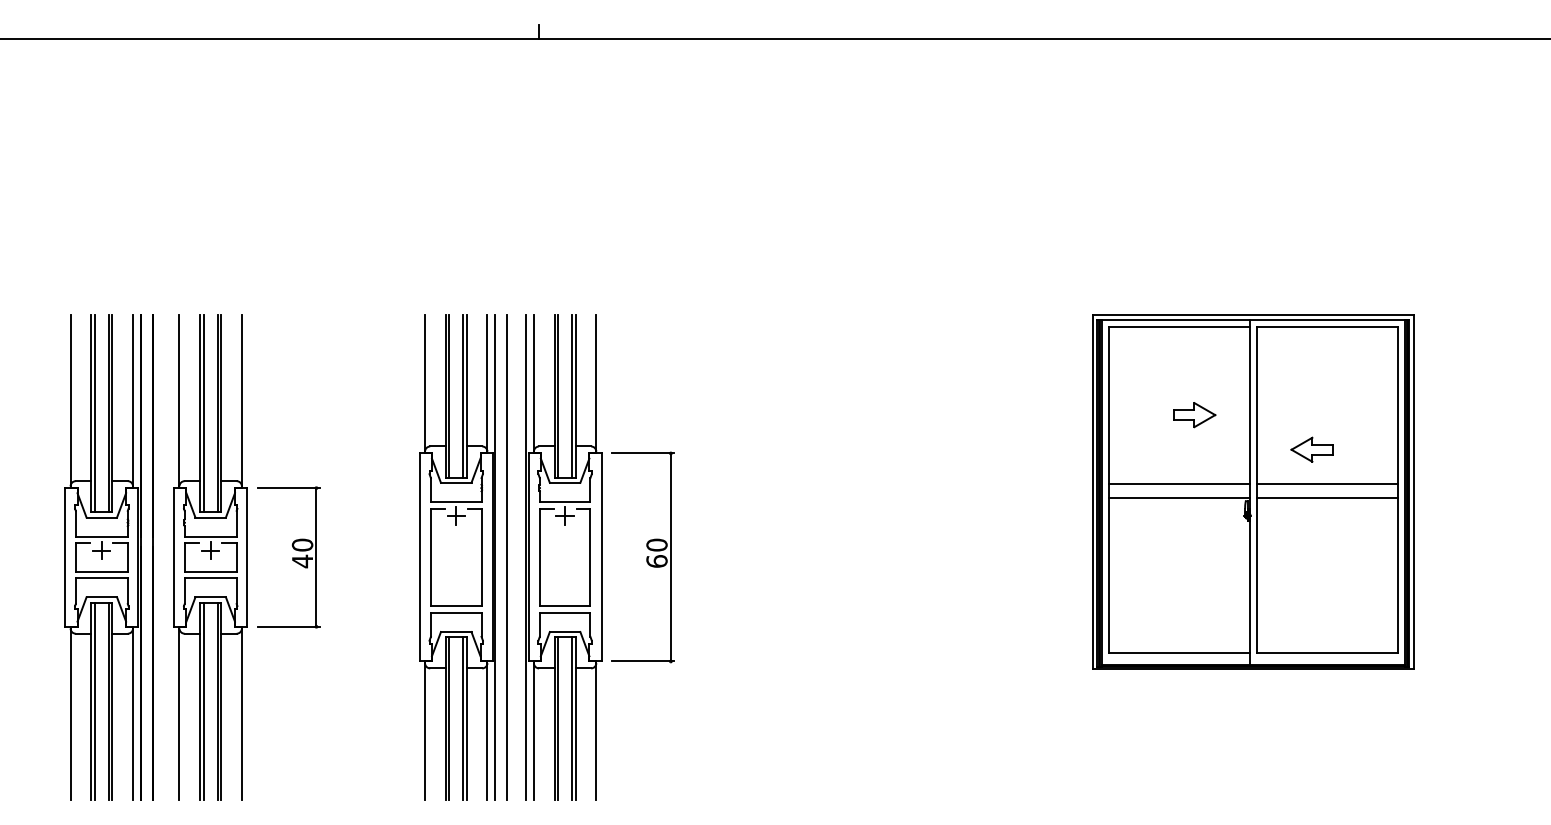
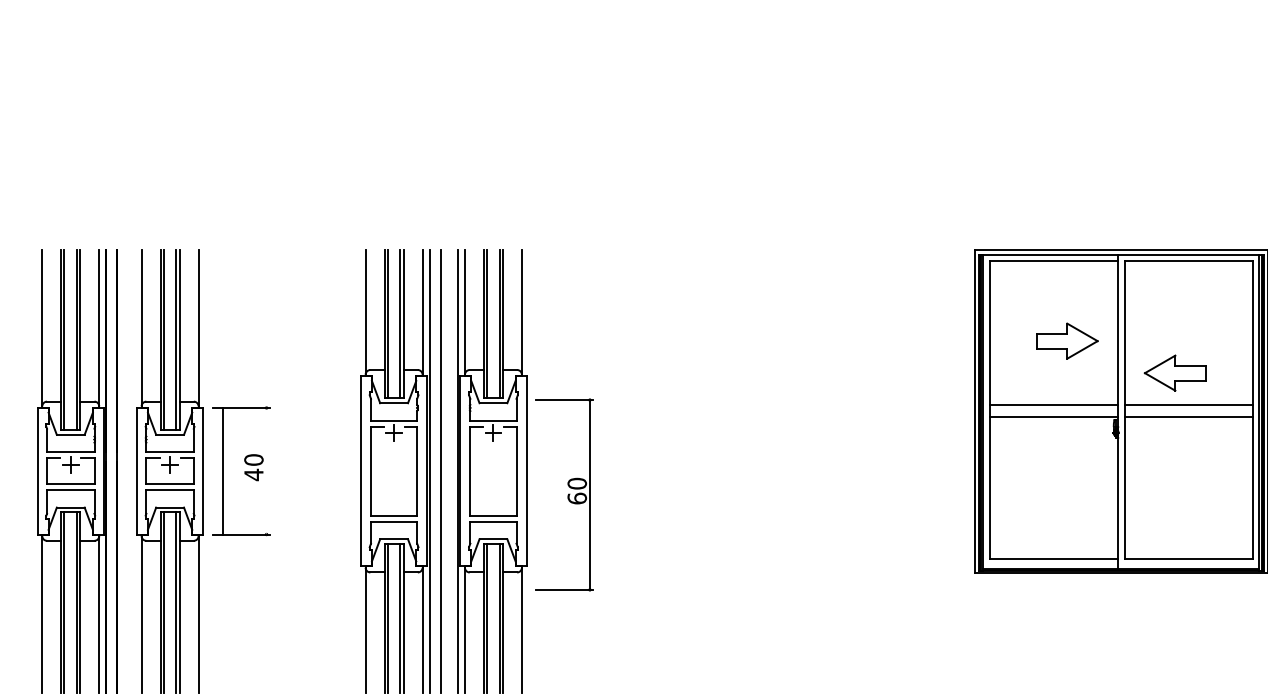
part: (1194, 415) -> (1067, 341), size x1.6
part: (1311, 449) -> (1174, 372), size x1.6
line: (316, 557) -> (222, 471), moved
part: (642, 557) -> (564, 495), moved

